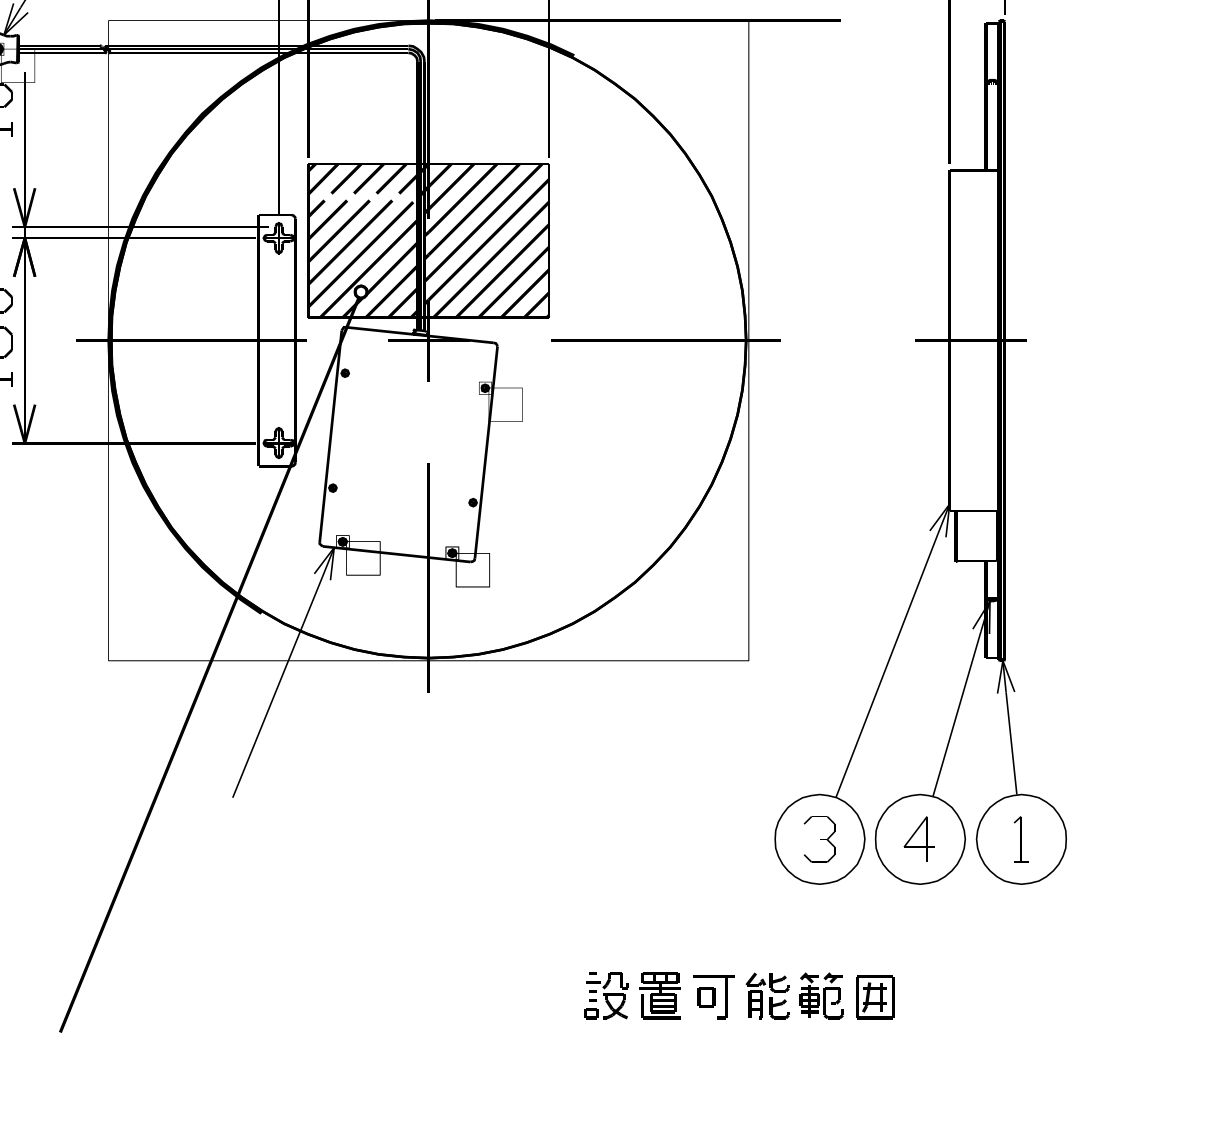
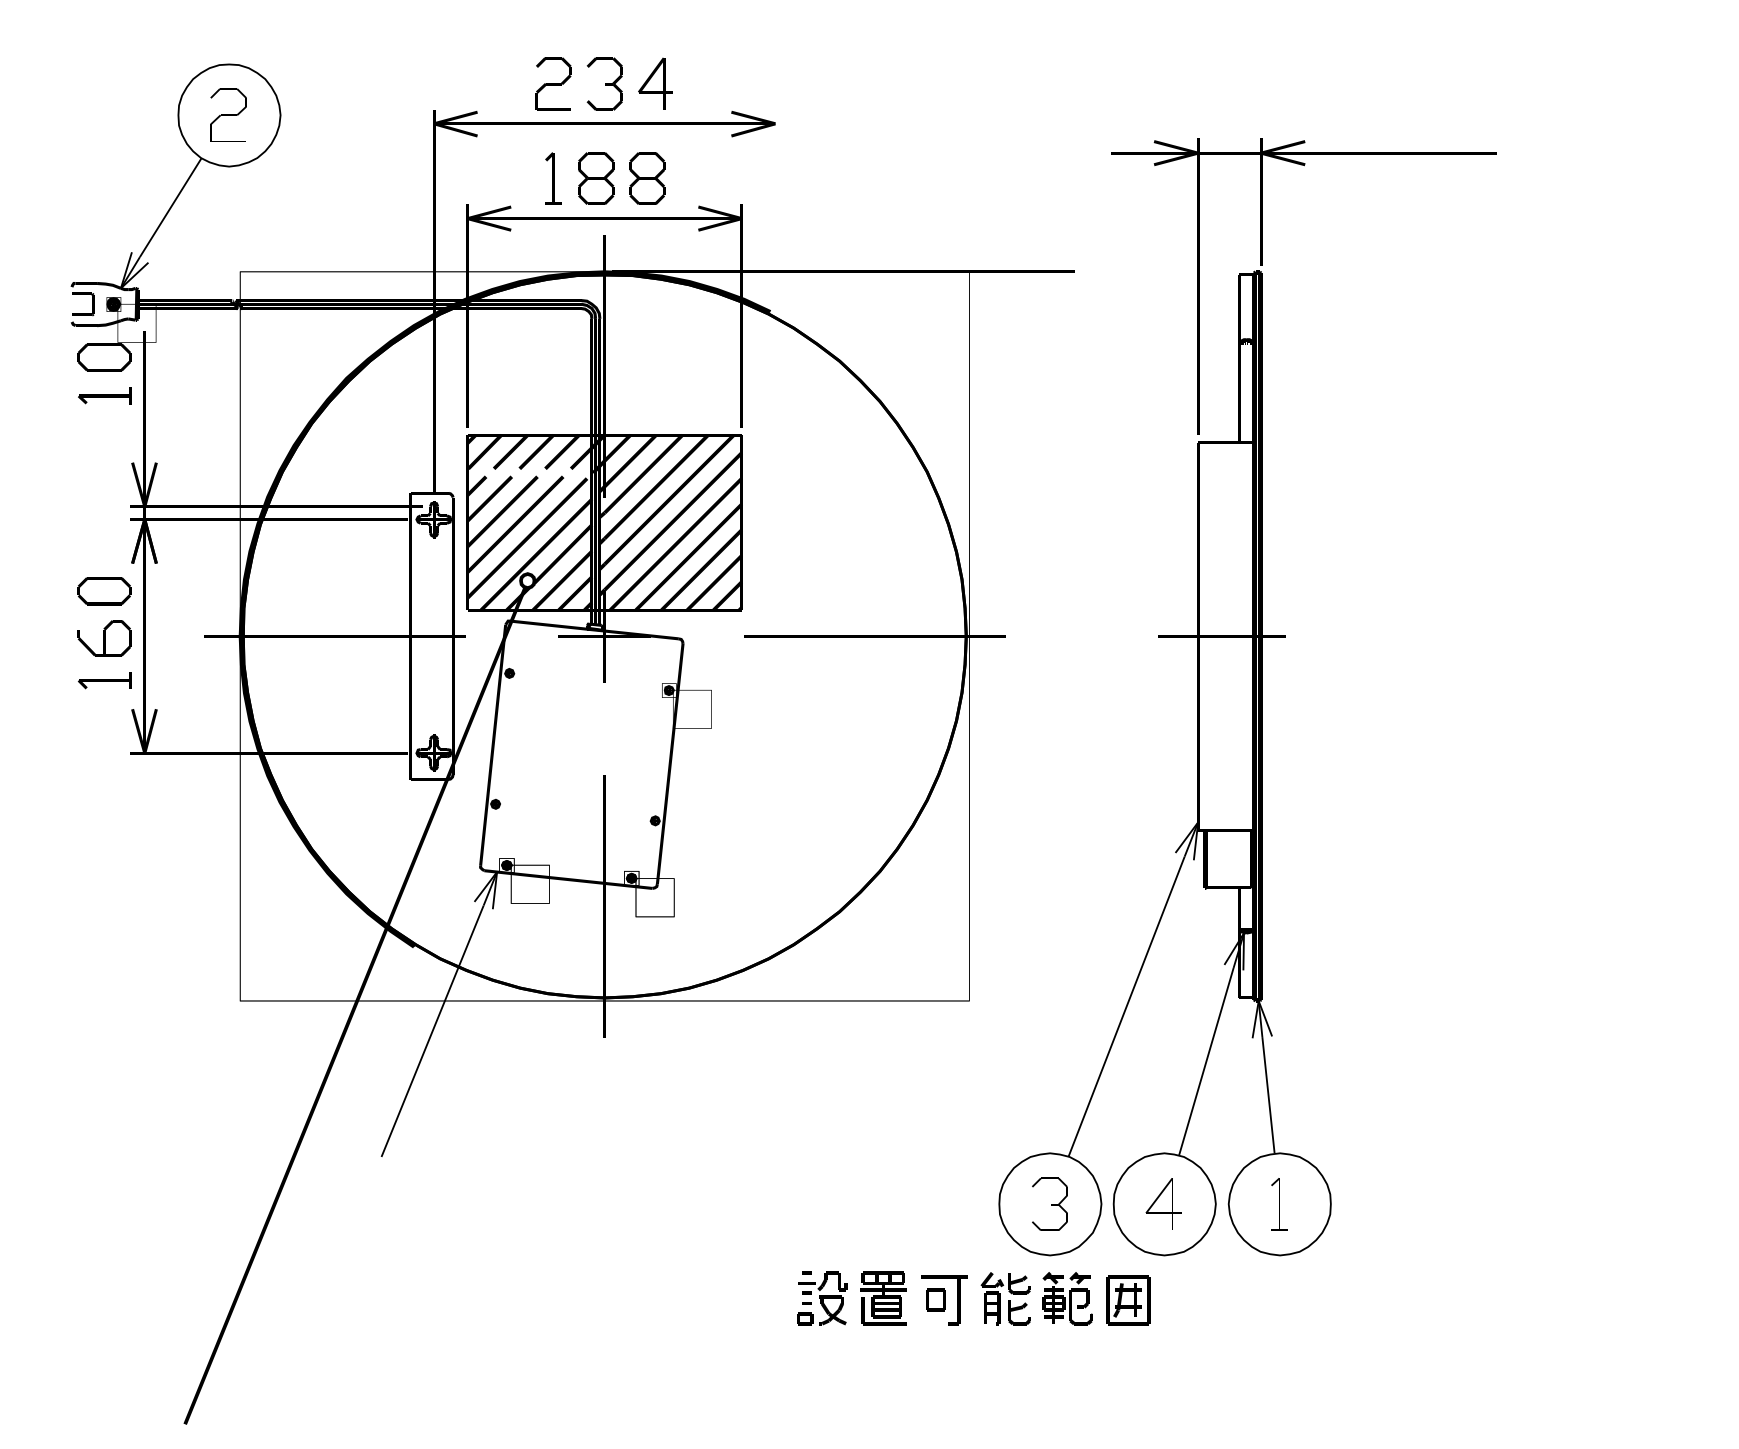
part: (748, 995) -> (984, 1298), moved

